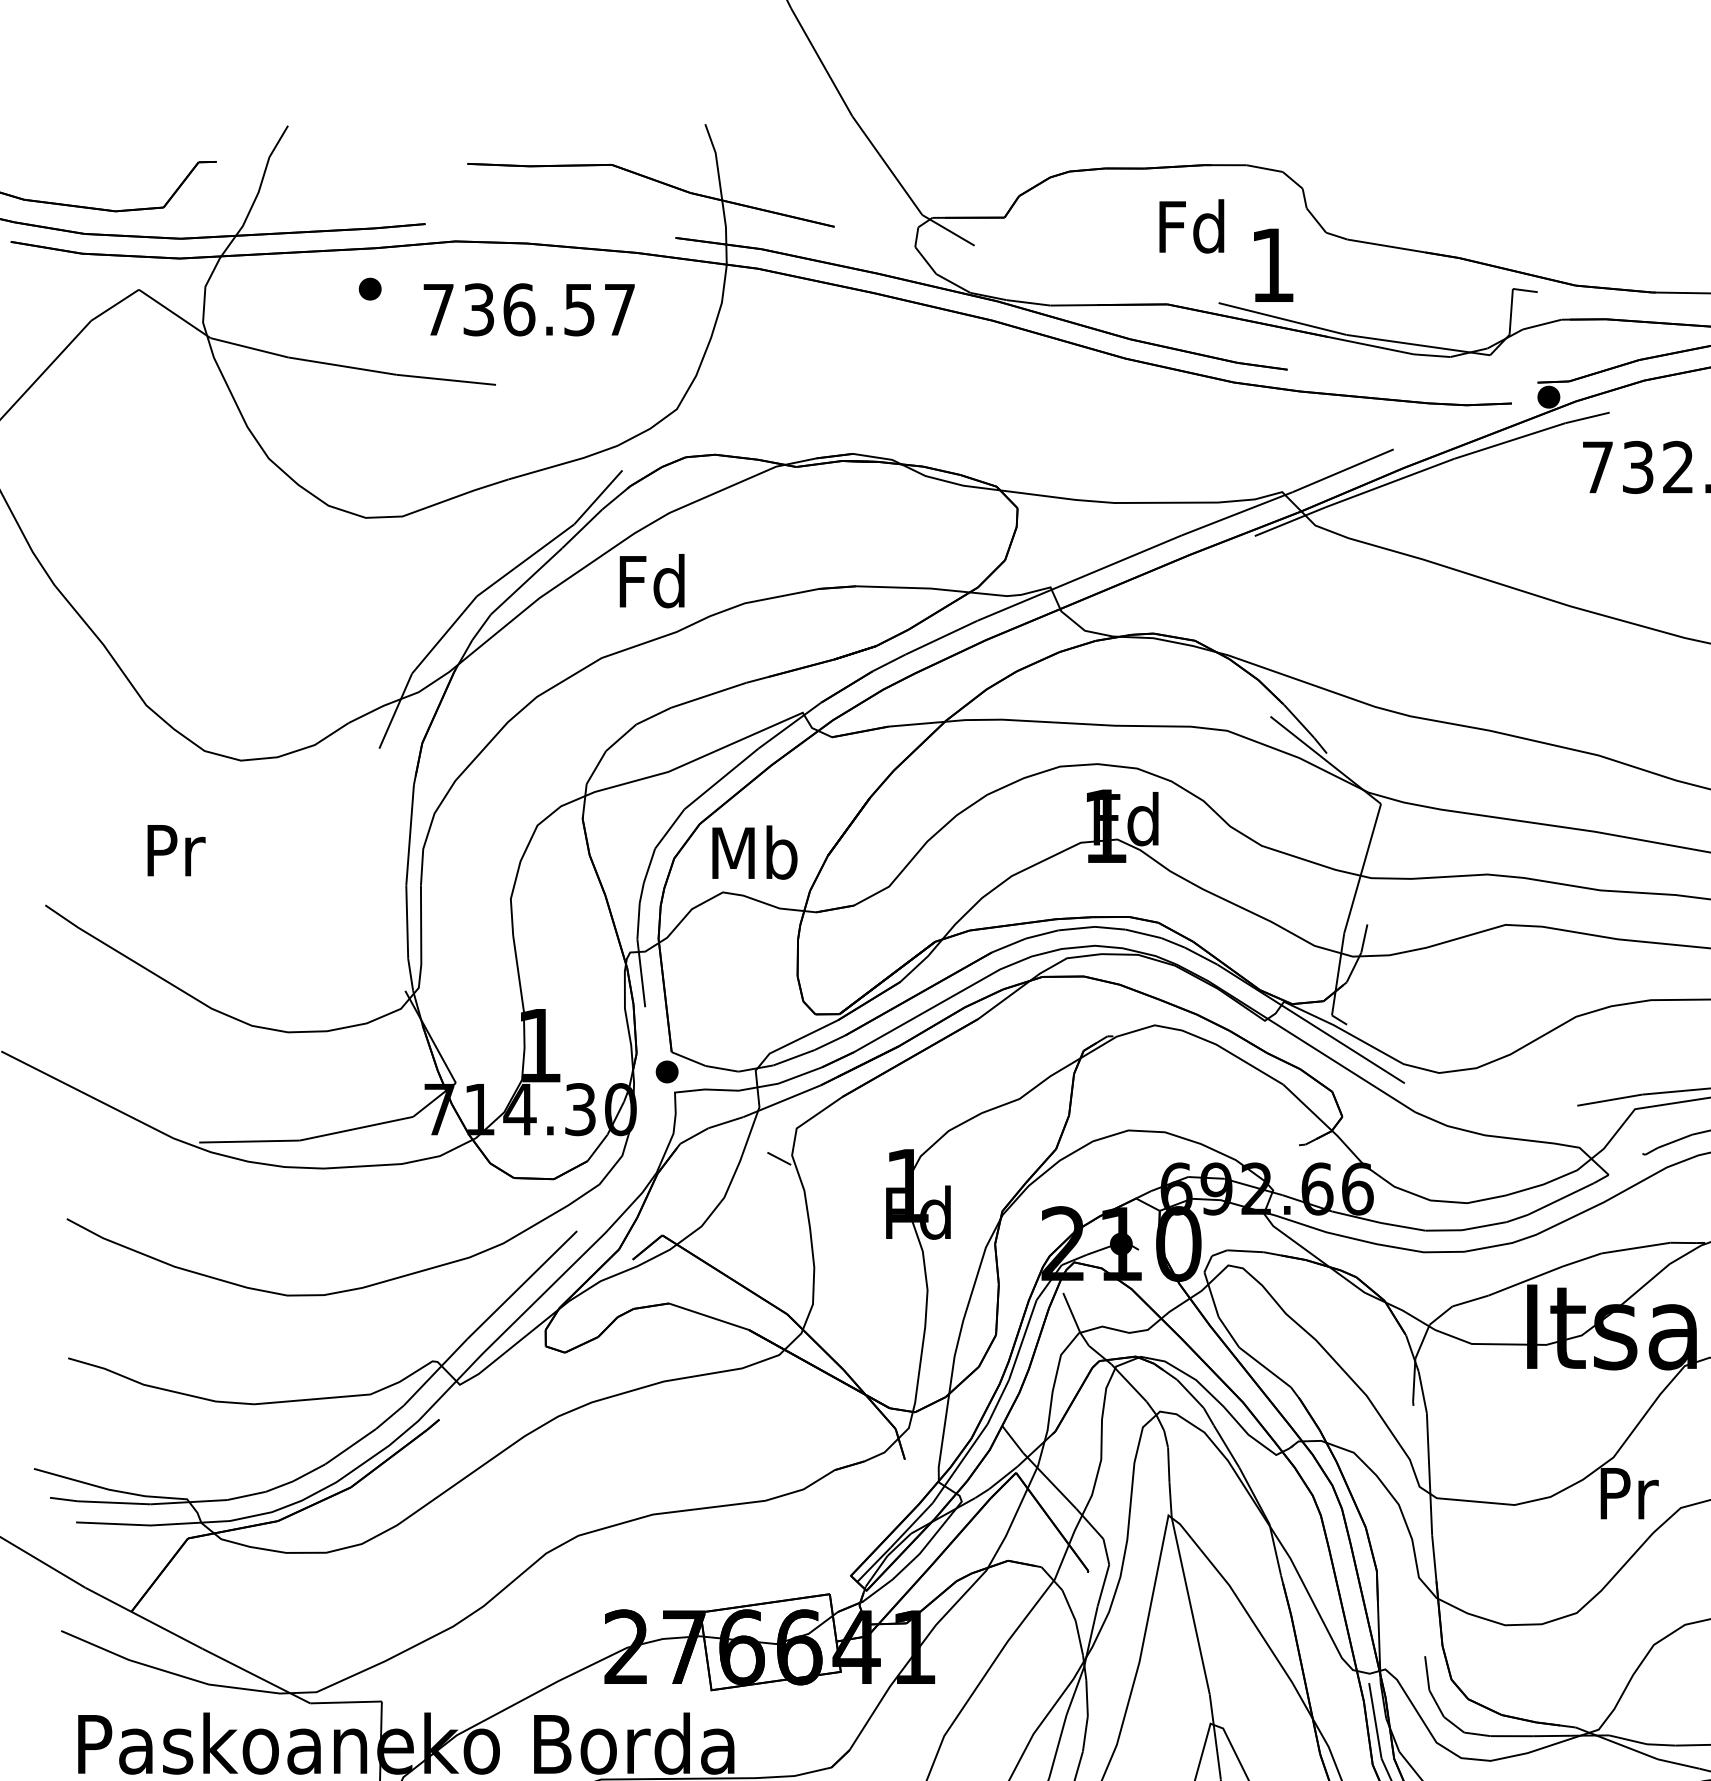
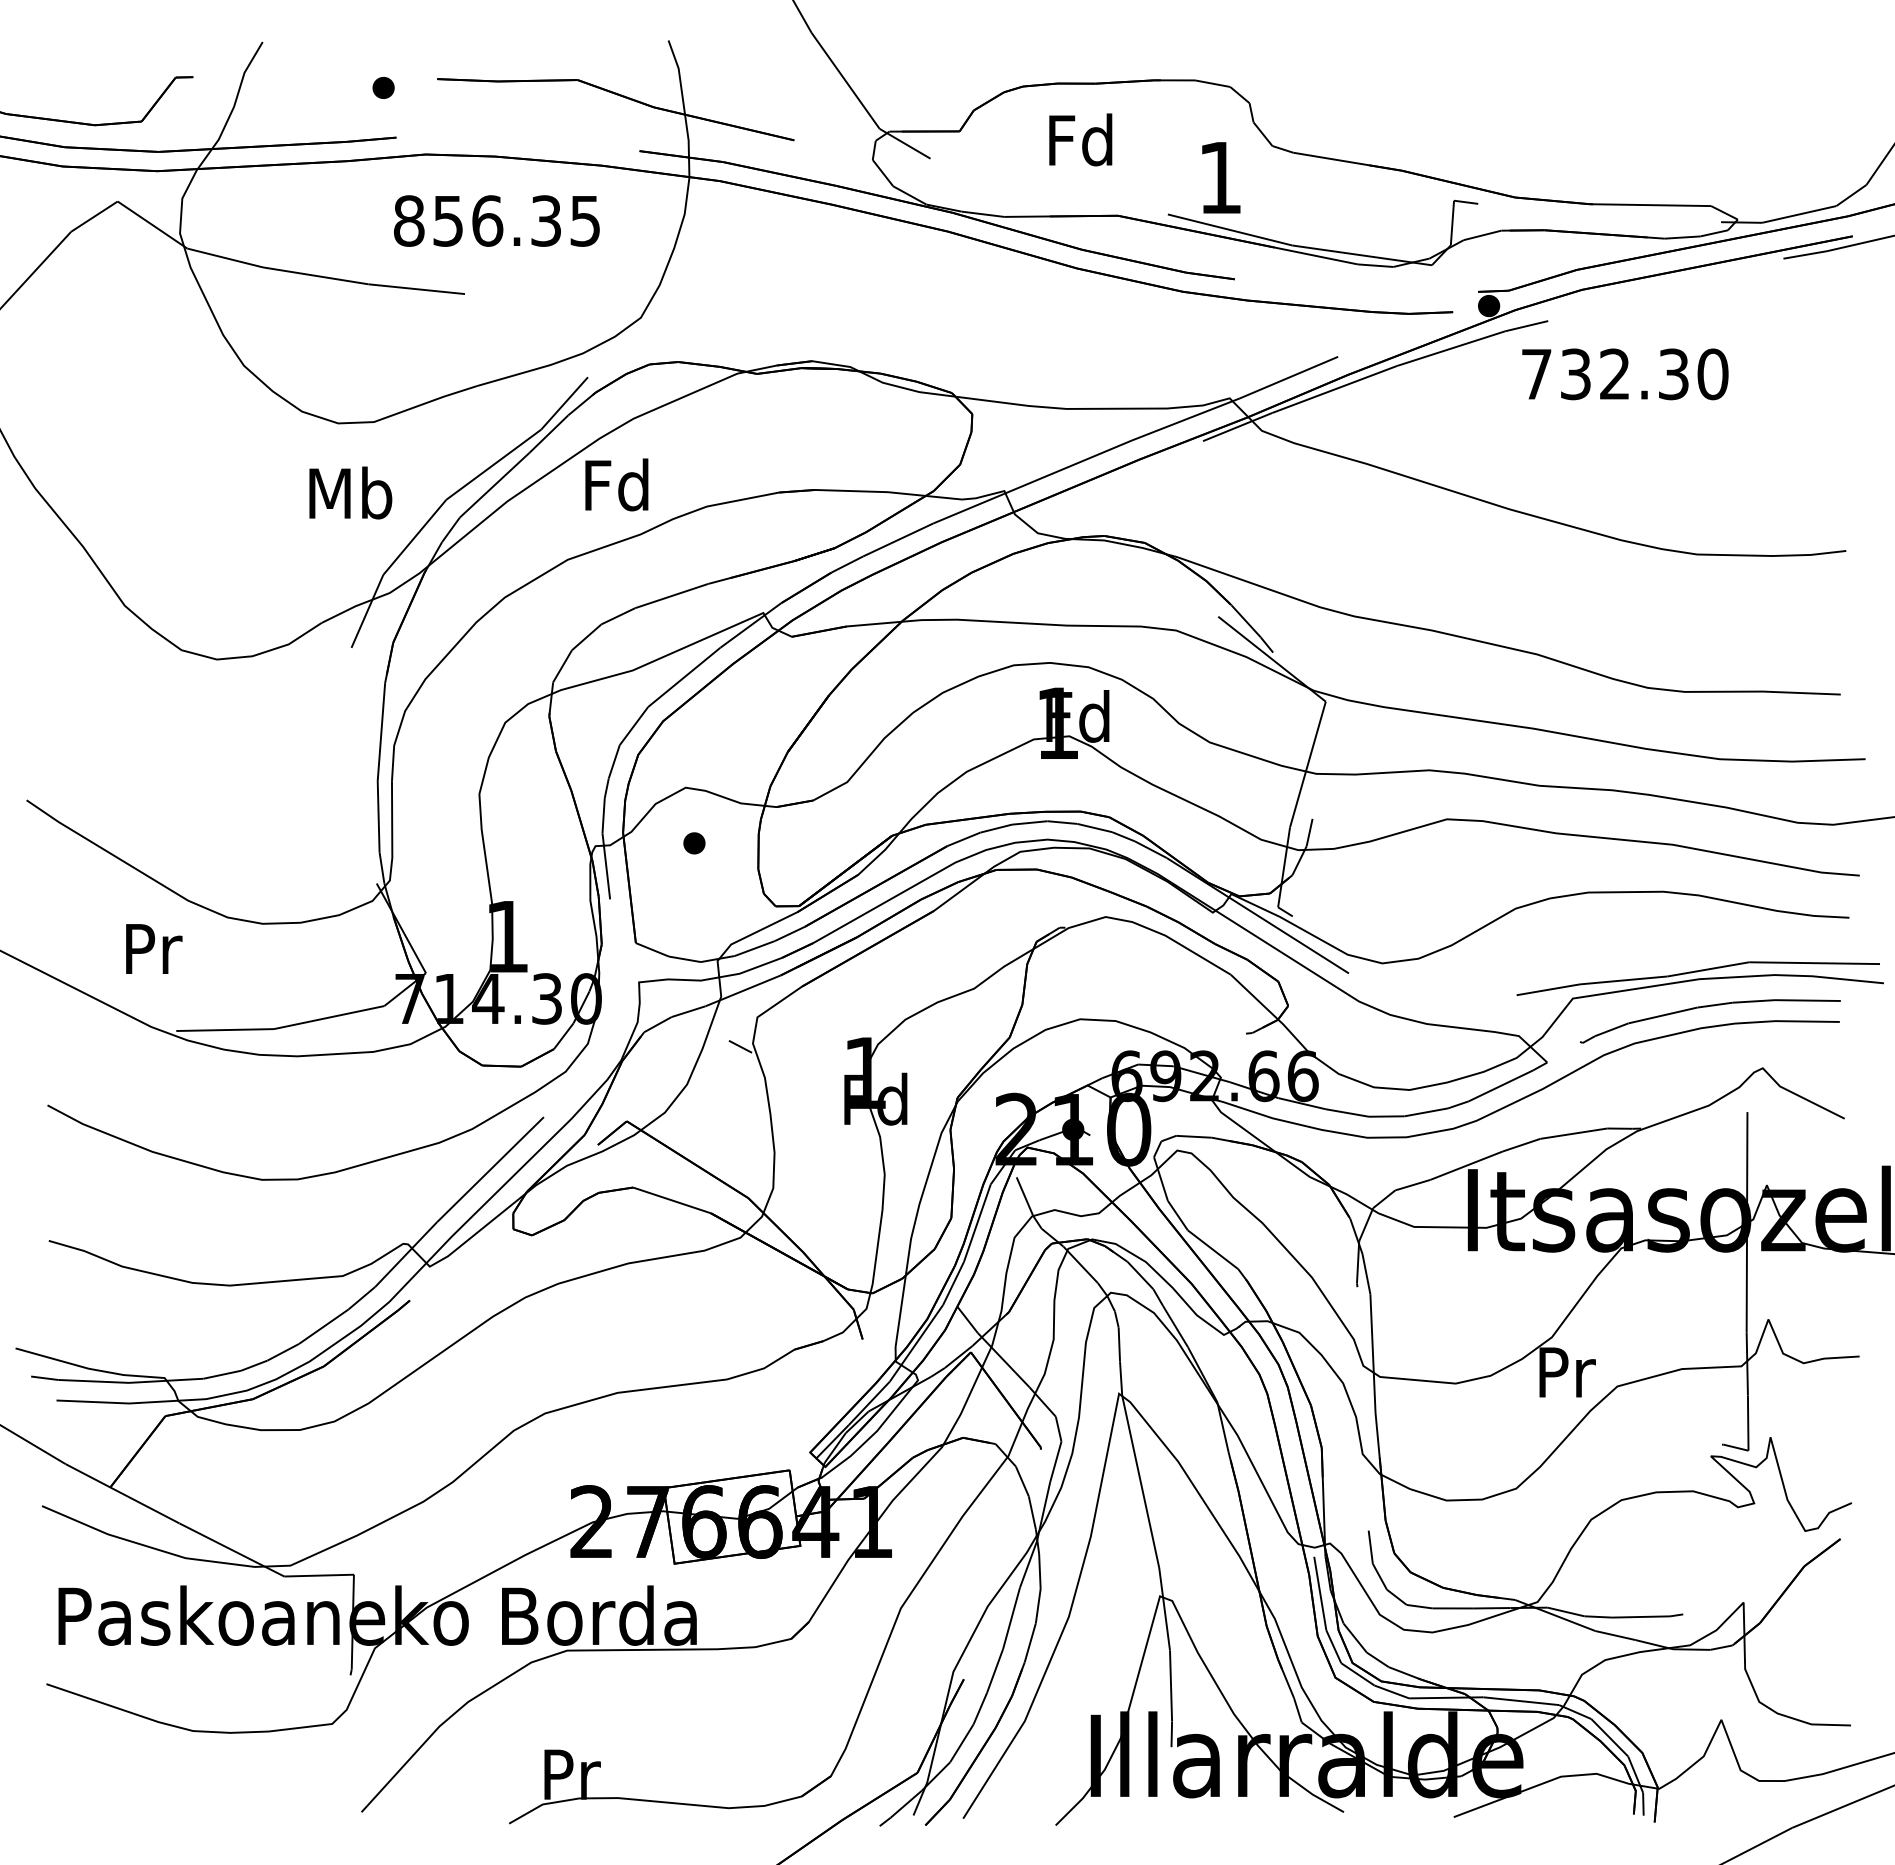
text: (1191, 225) -> (1080, 139), moved
part: (370, 288) -> (383, 87), moved
text: (528, 309) -> (496, 220), 736.57 -> 856.35
text: (176, 850) -> (154, 948), moved
text: (754, 852) -> (350, 492), moved
part: (667, 1072) -> (694, 843), moved

